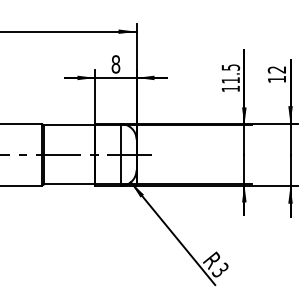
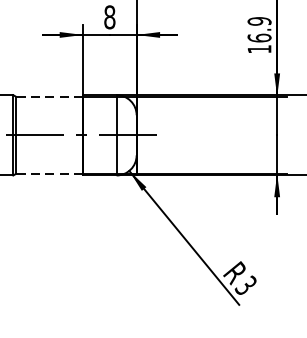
text: (230, 73) -> (259, 29), 11.5 -> 16.9
line: (69, 125) -> (49, 96), solid -> dashed
line: (69, 184) -> (49, 173), solid -> dashed

